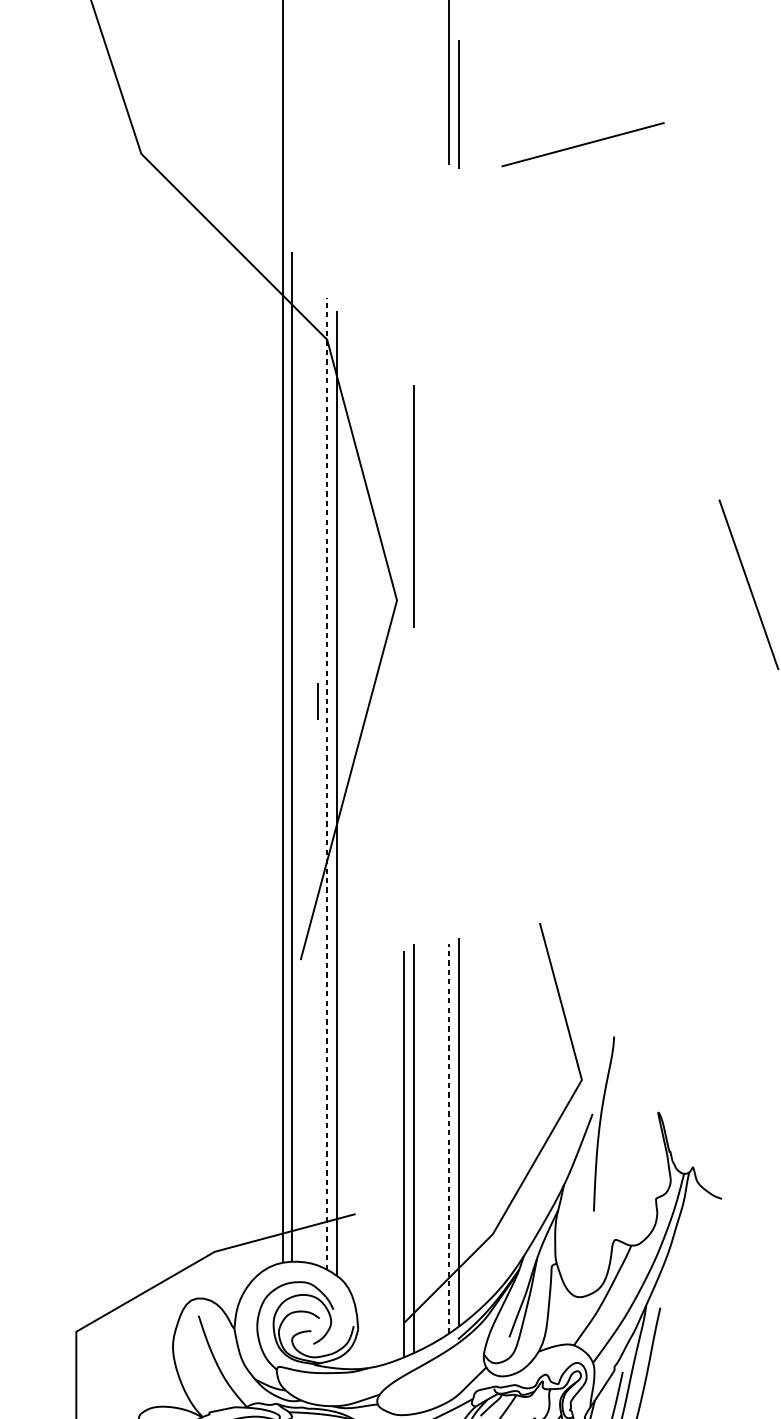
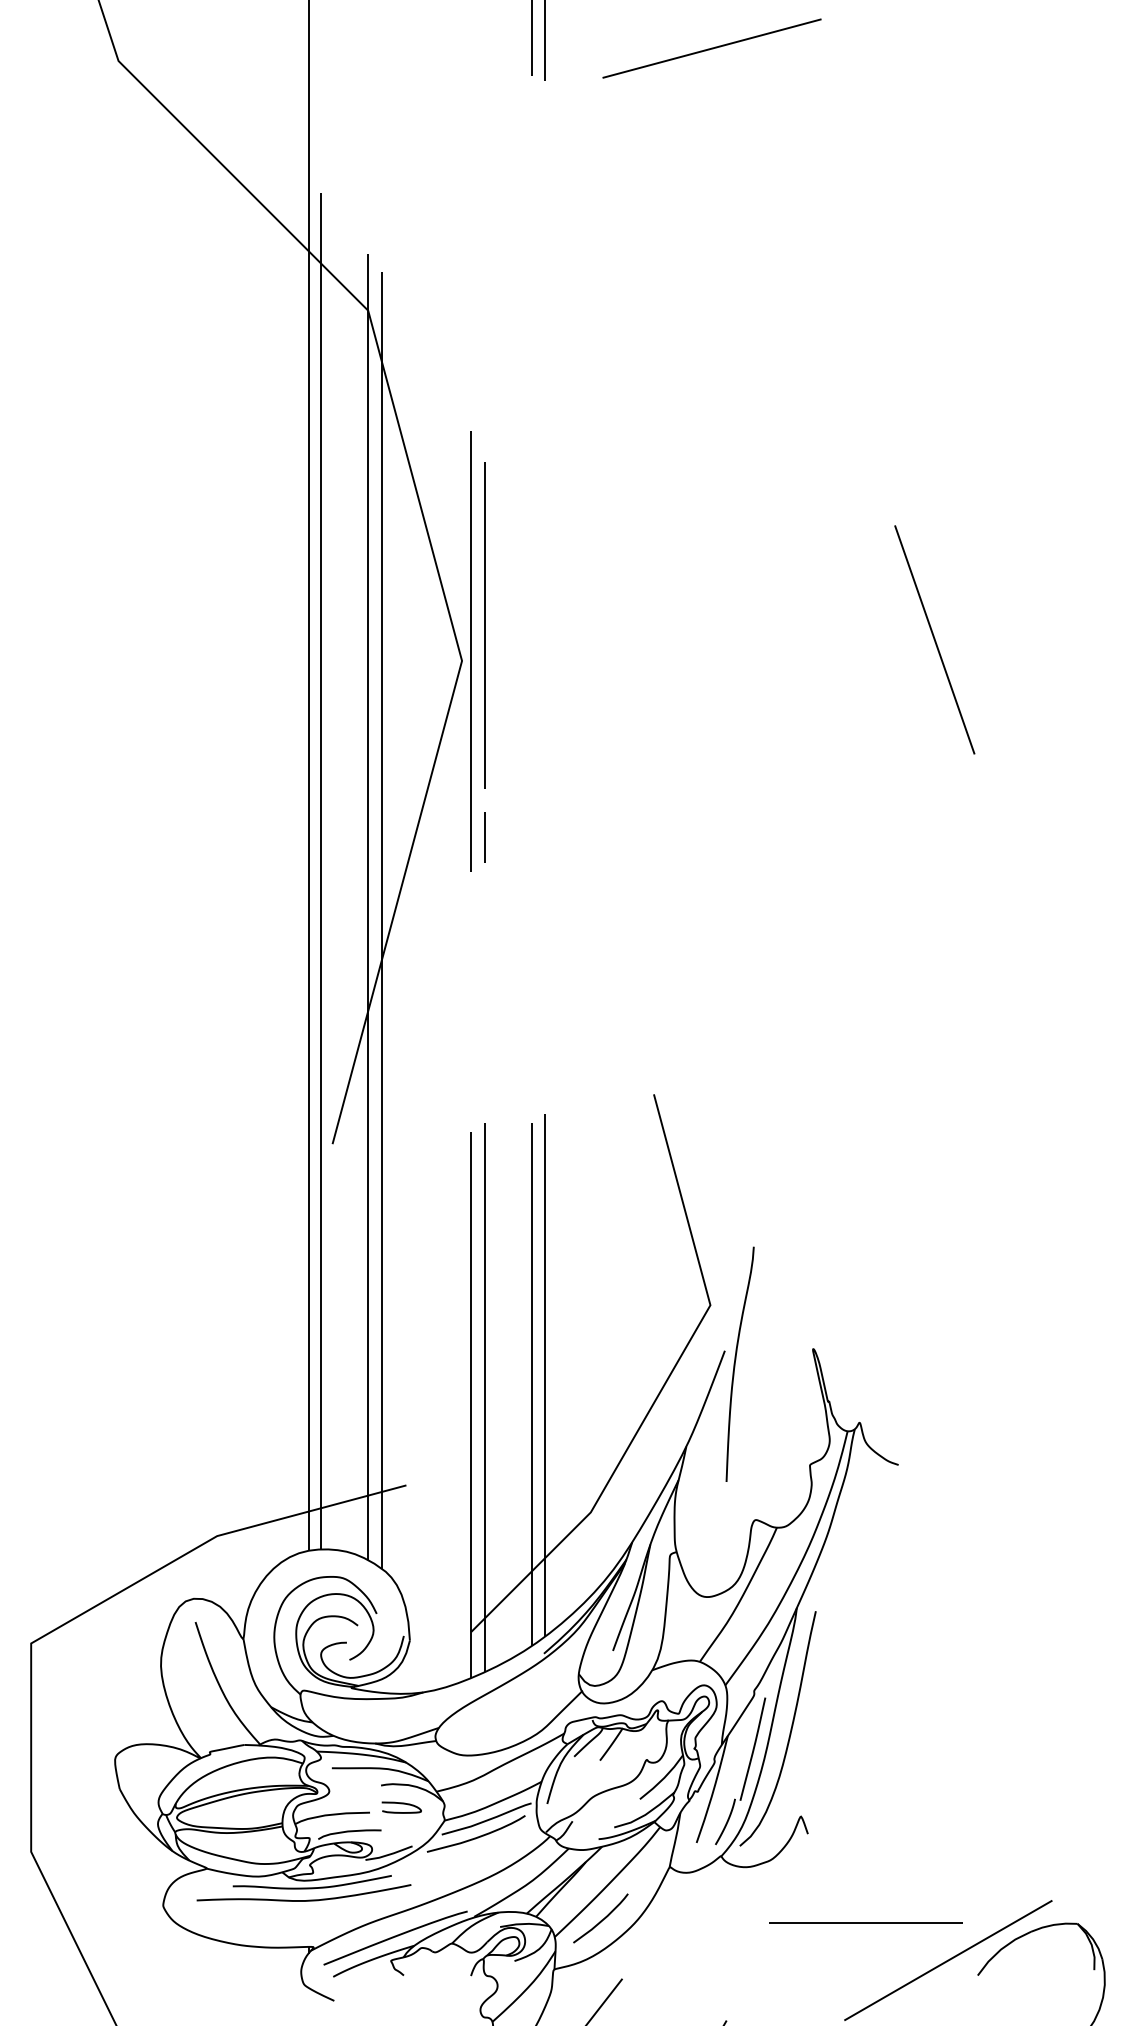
line: (413, 506) -> (484, 625), moved
line: (403, 593) -> (470, 651), added
line: (317, 701) -> (484, 837), moved
line: (327, 783) -> (368, 906), dashed -> solid
line: (449, 1138) -> (532, 1383), dashed -> solid

